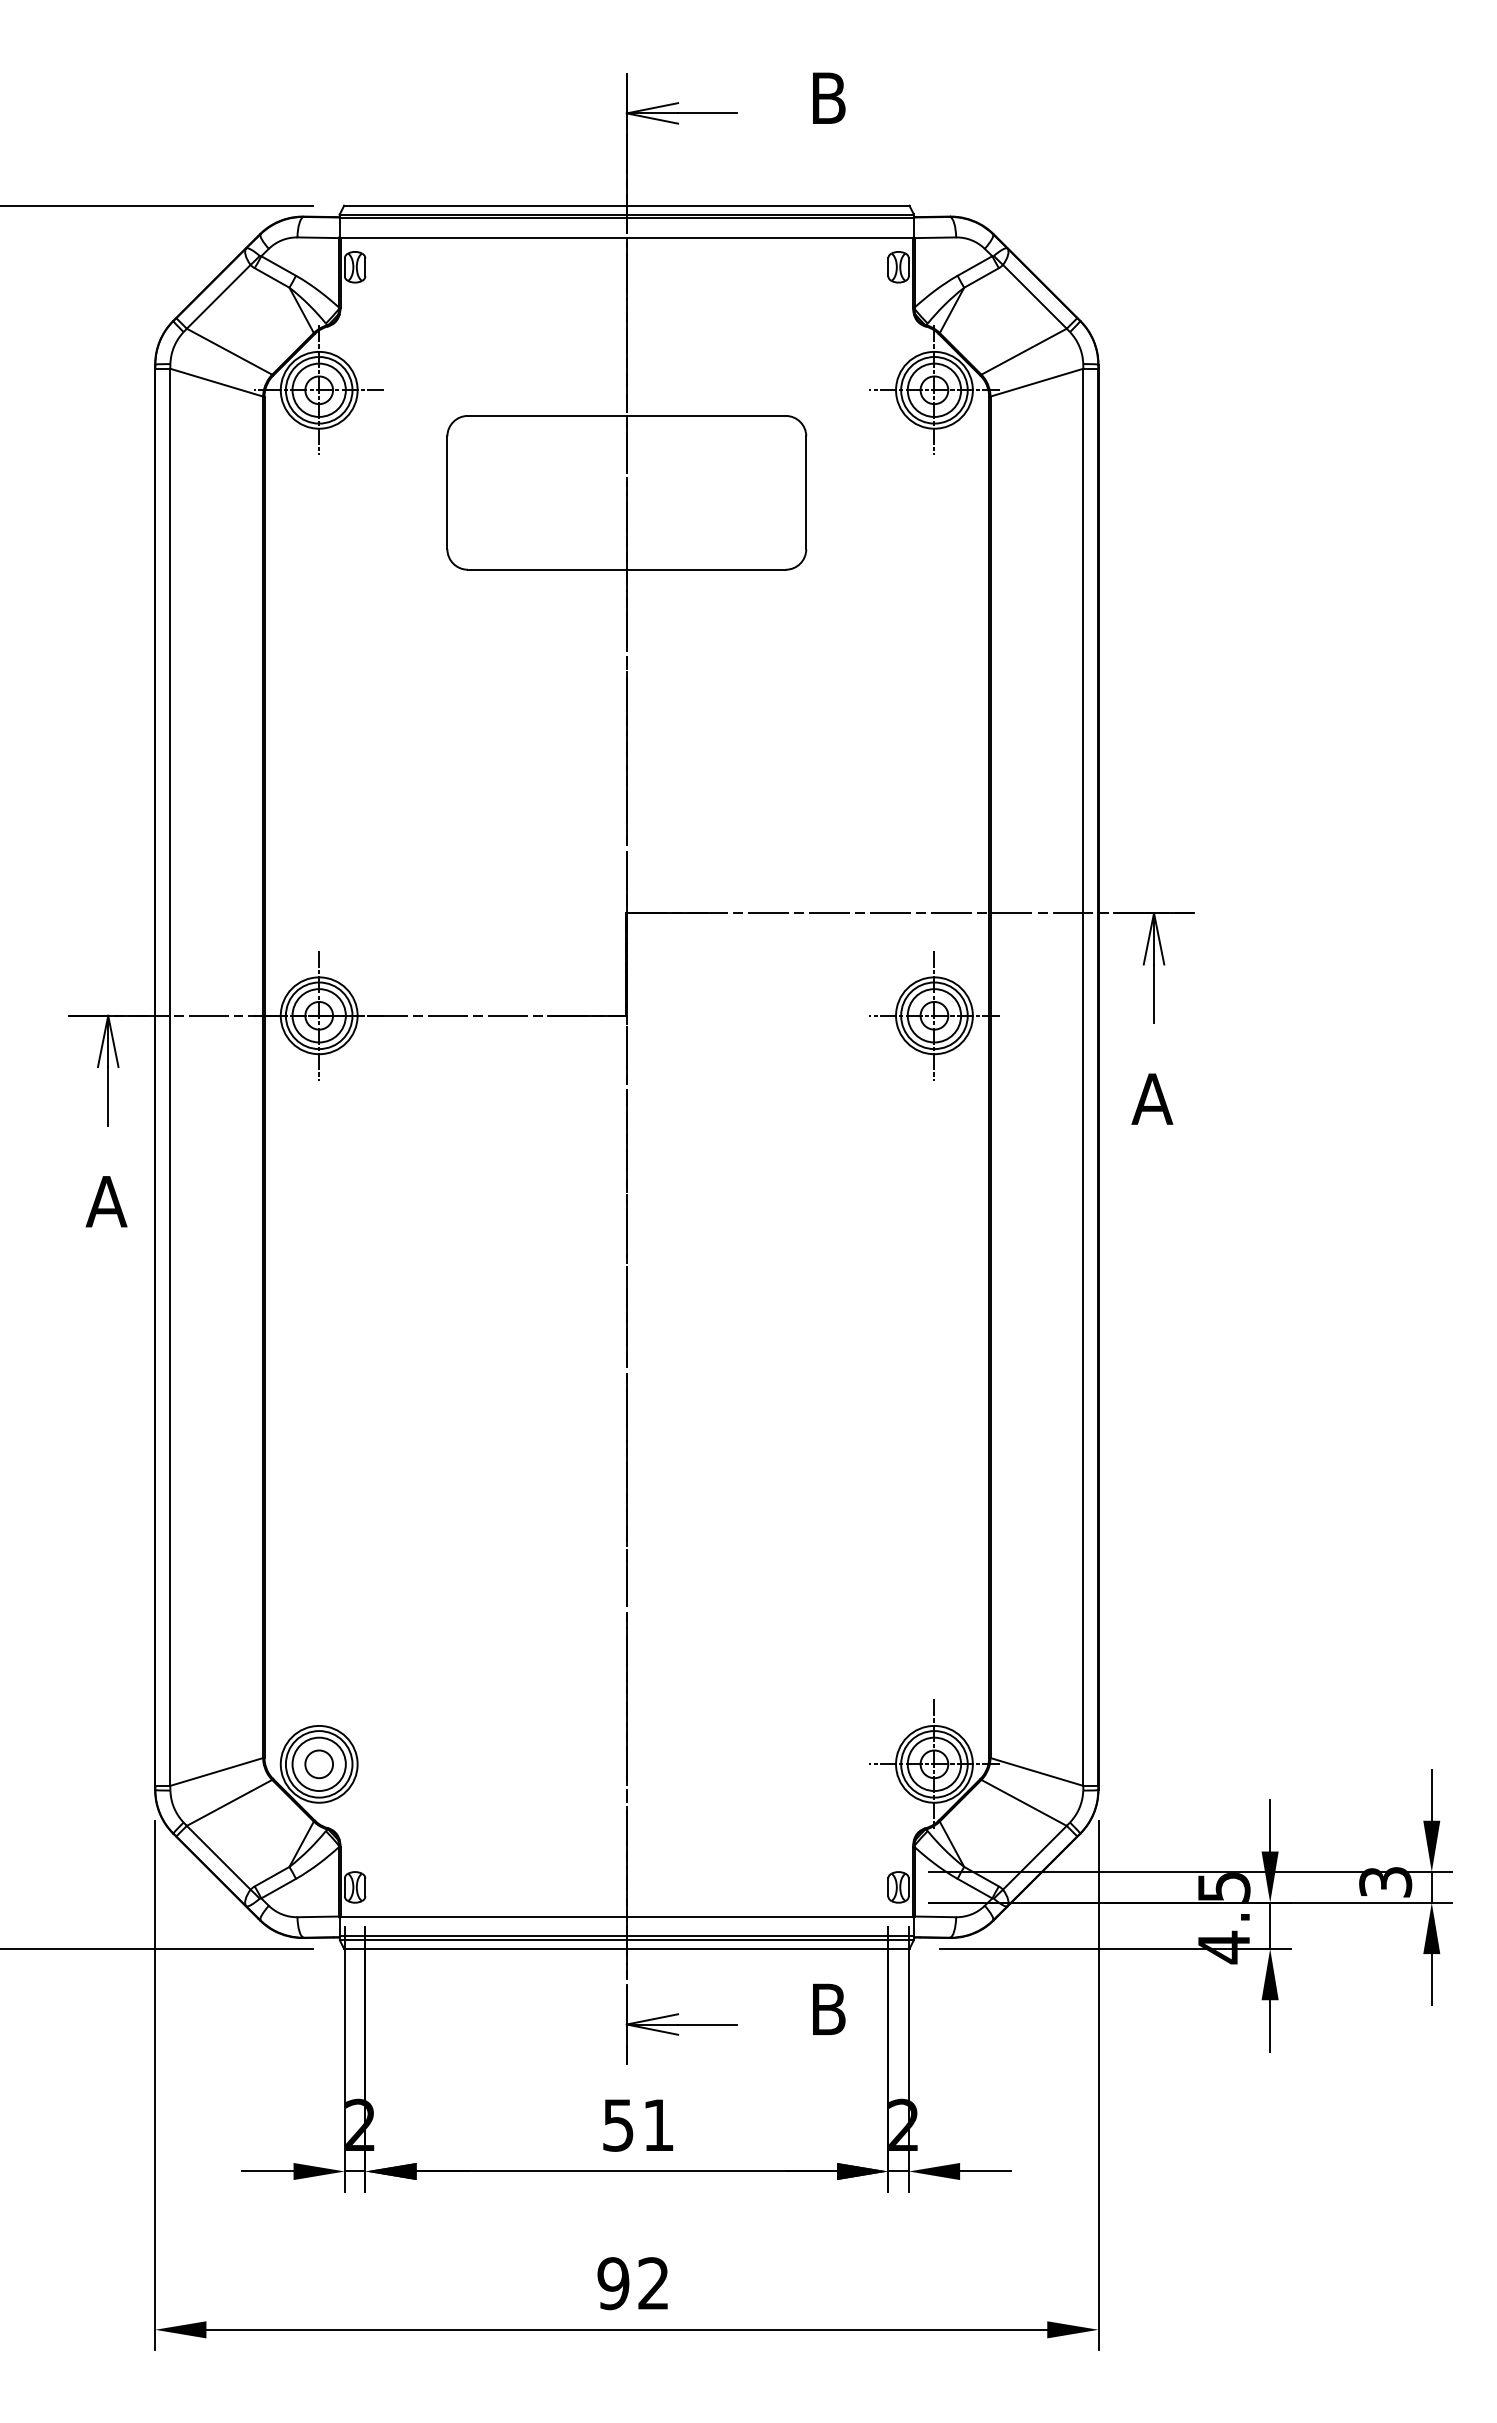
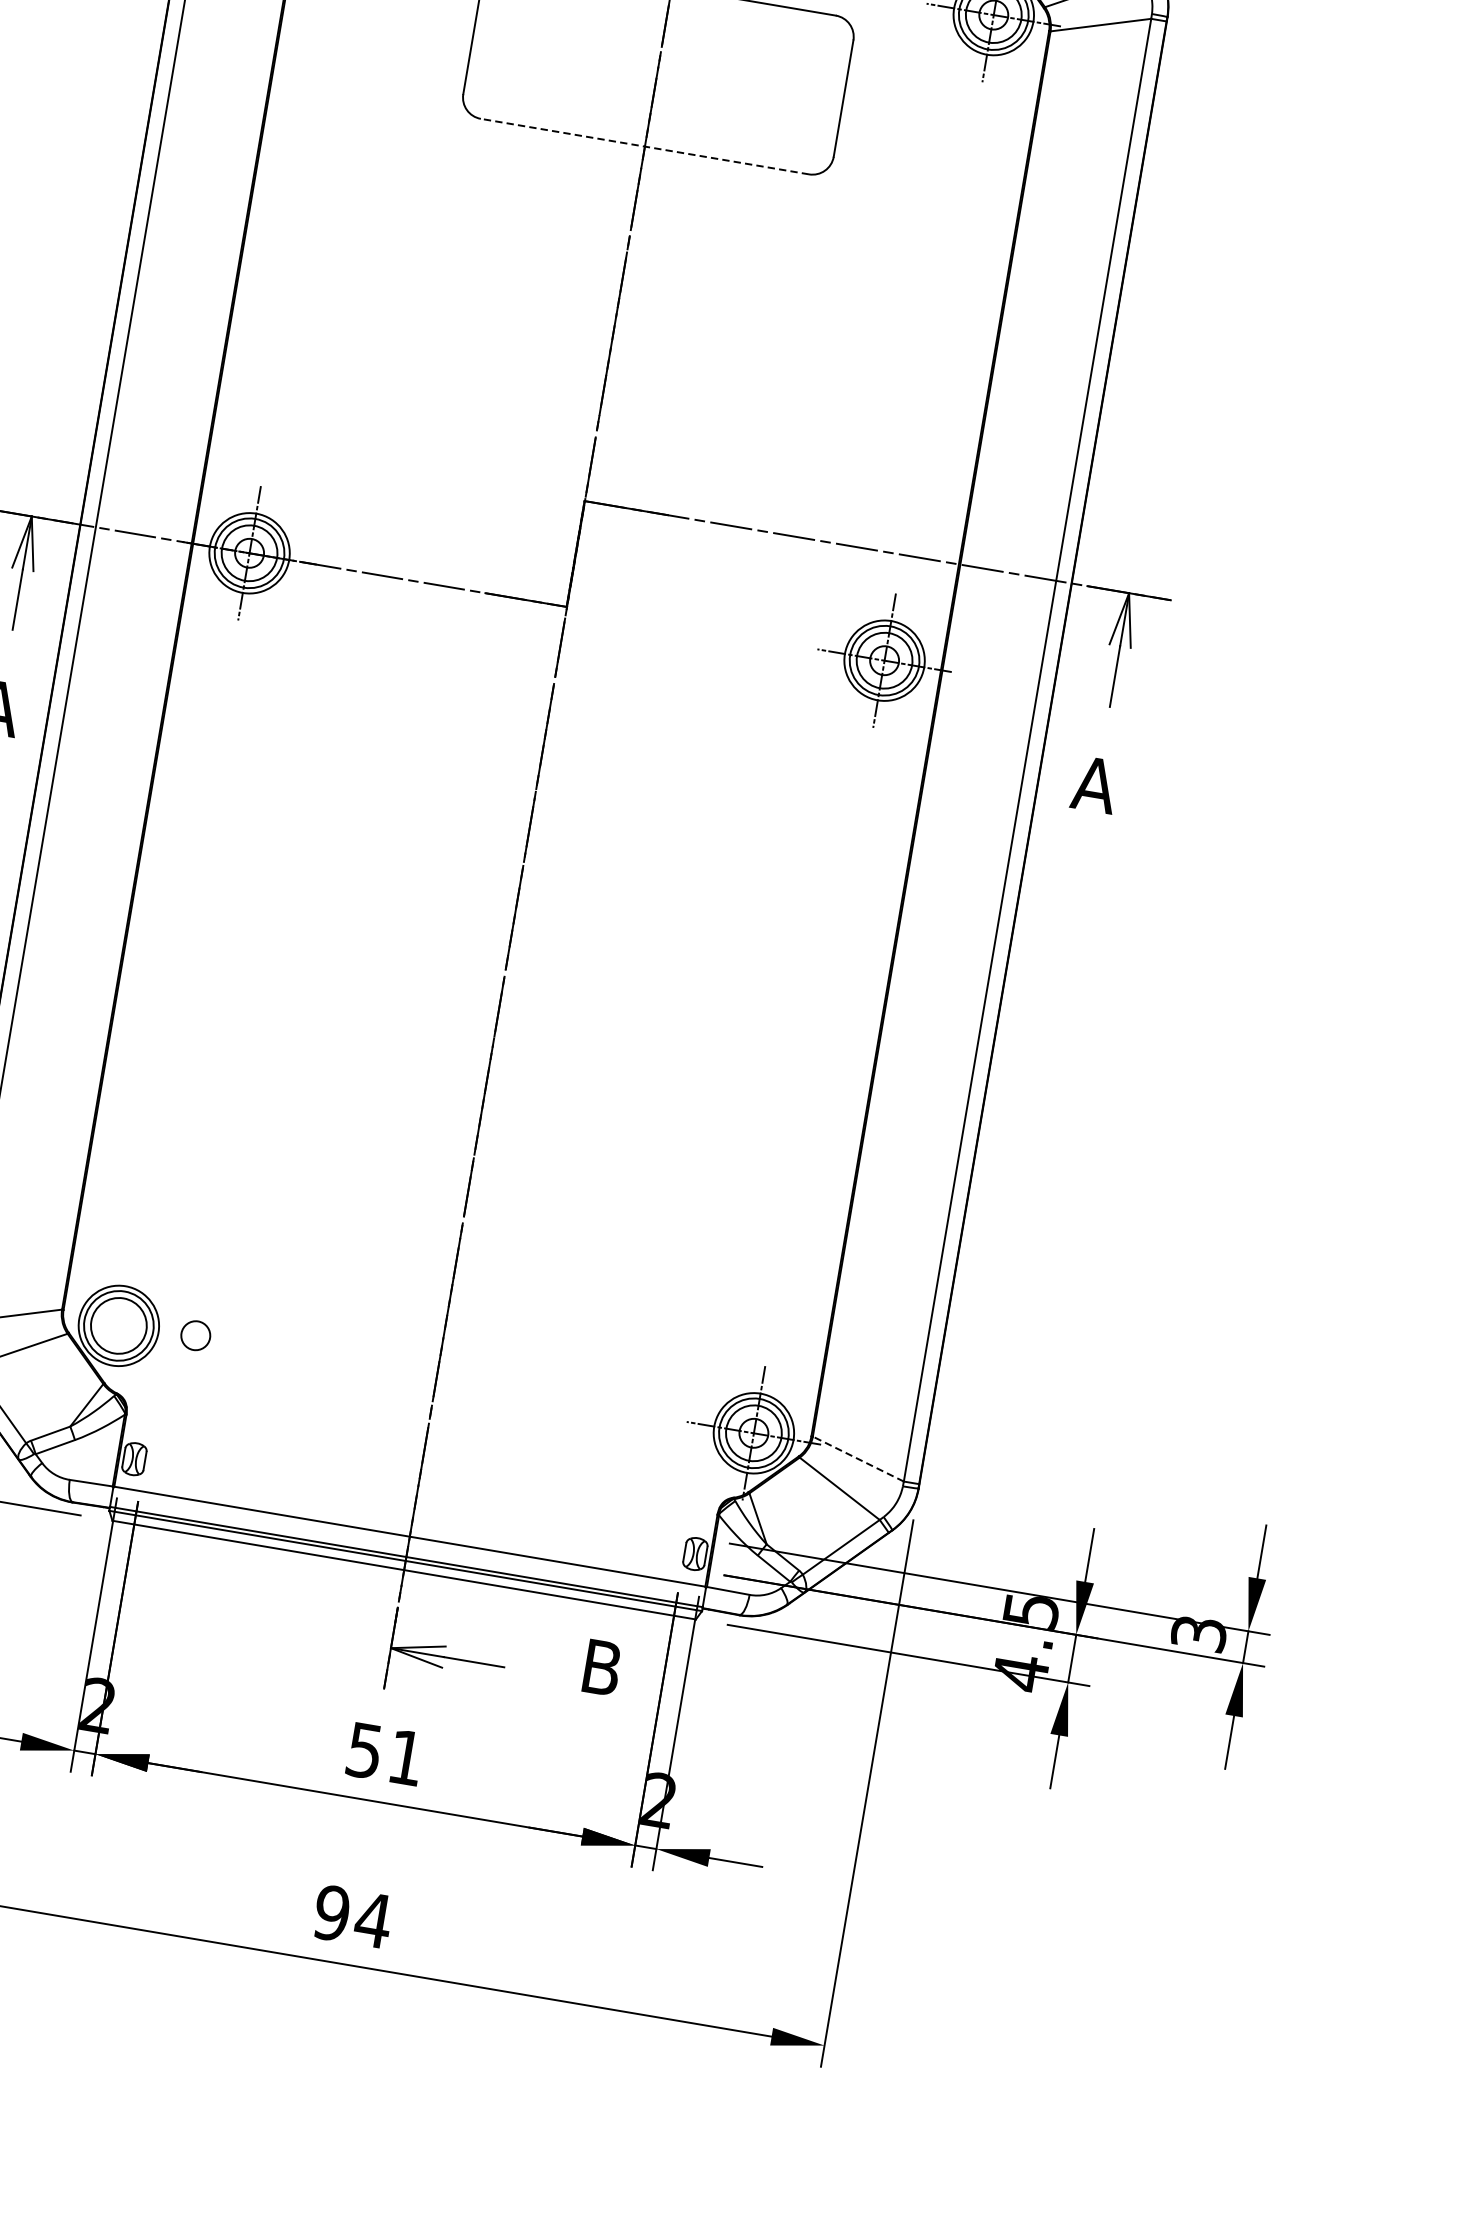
line: (626, 569) -> (644, 146), solid -> dashed
circle: (318, 1764) -> (195, 1335), moved
line: (1036, 1771) -> (857, 1458), solid -> dashed
text: (653, 2283) -> (373, 1920), 92 -> 94

